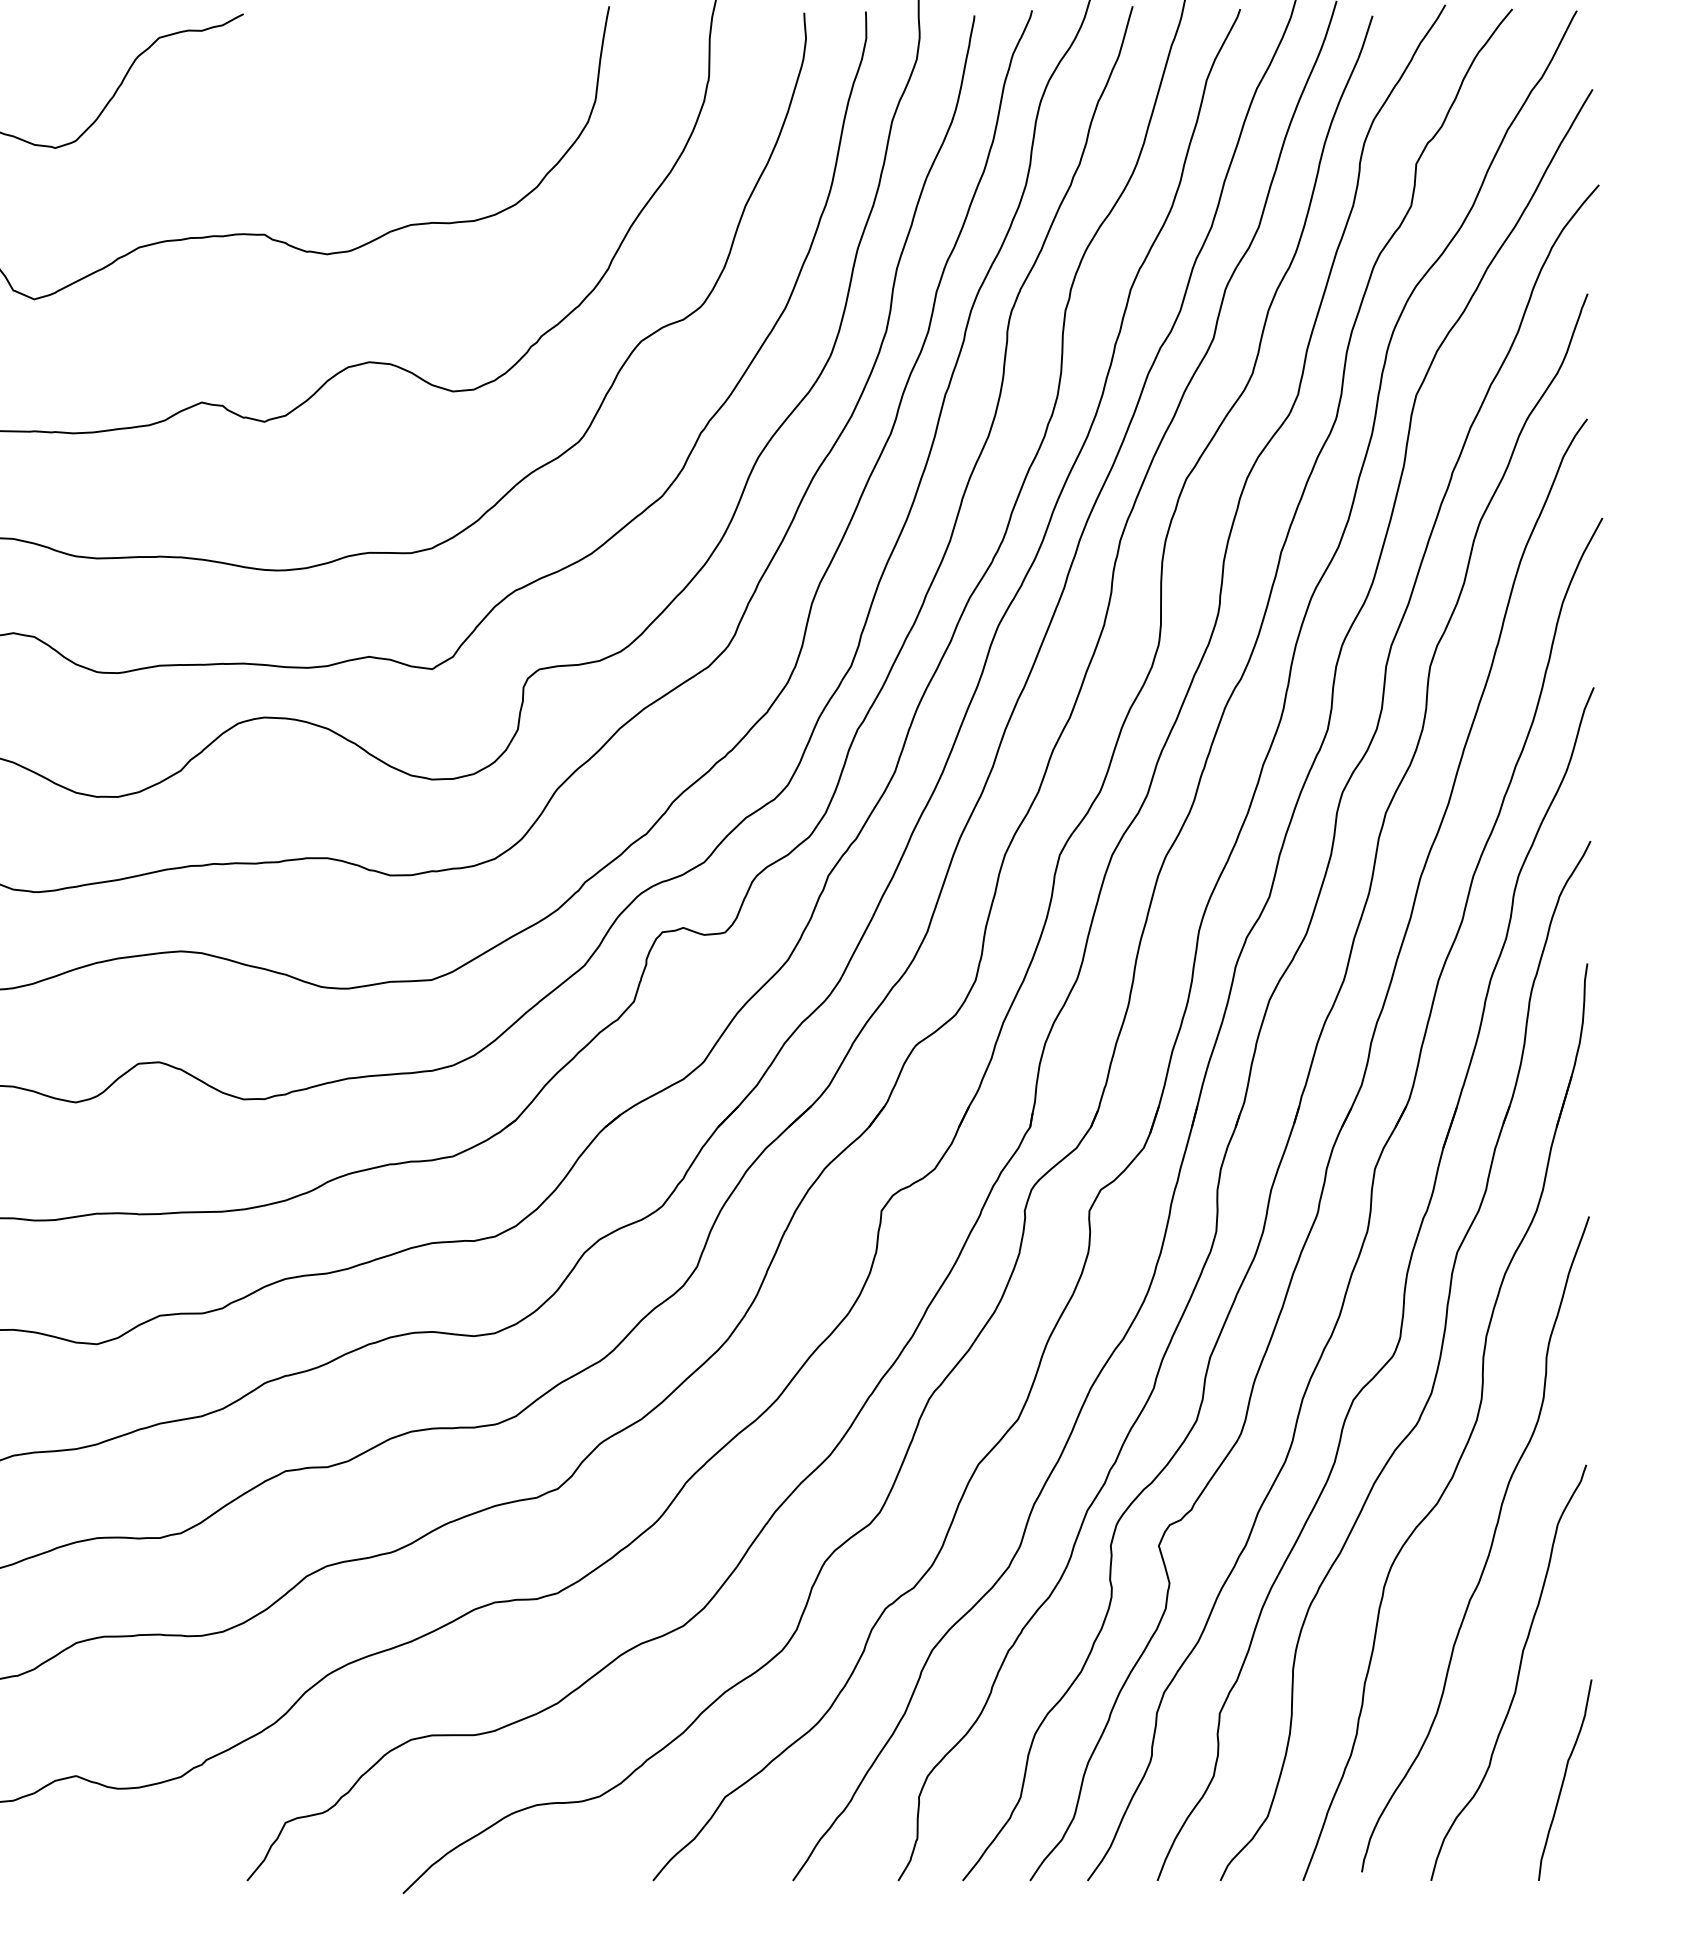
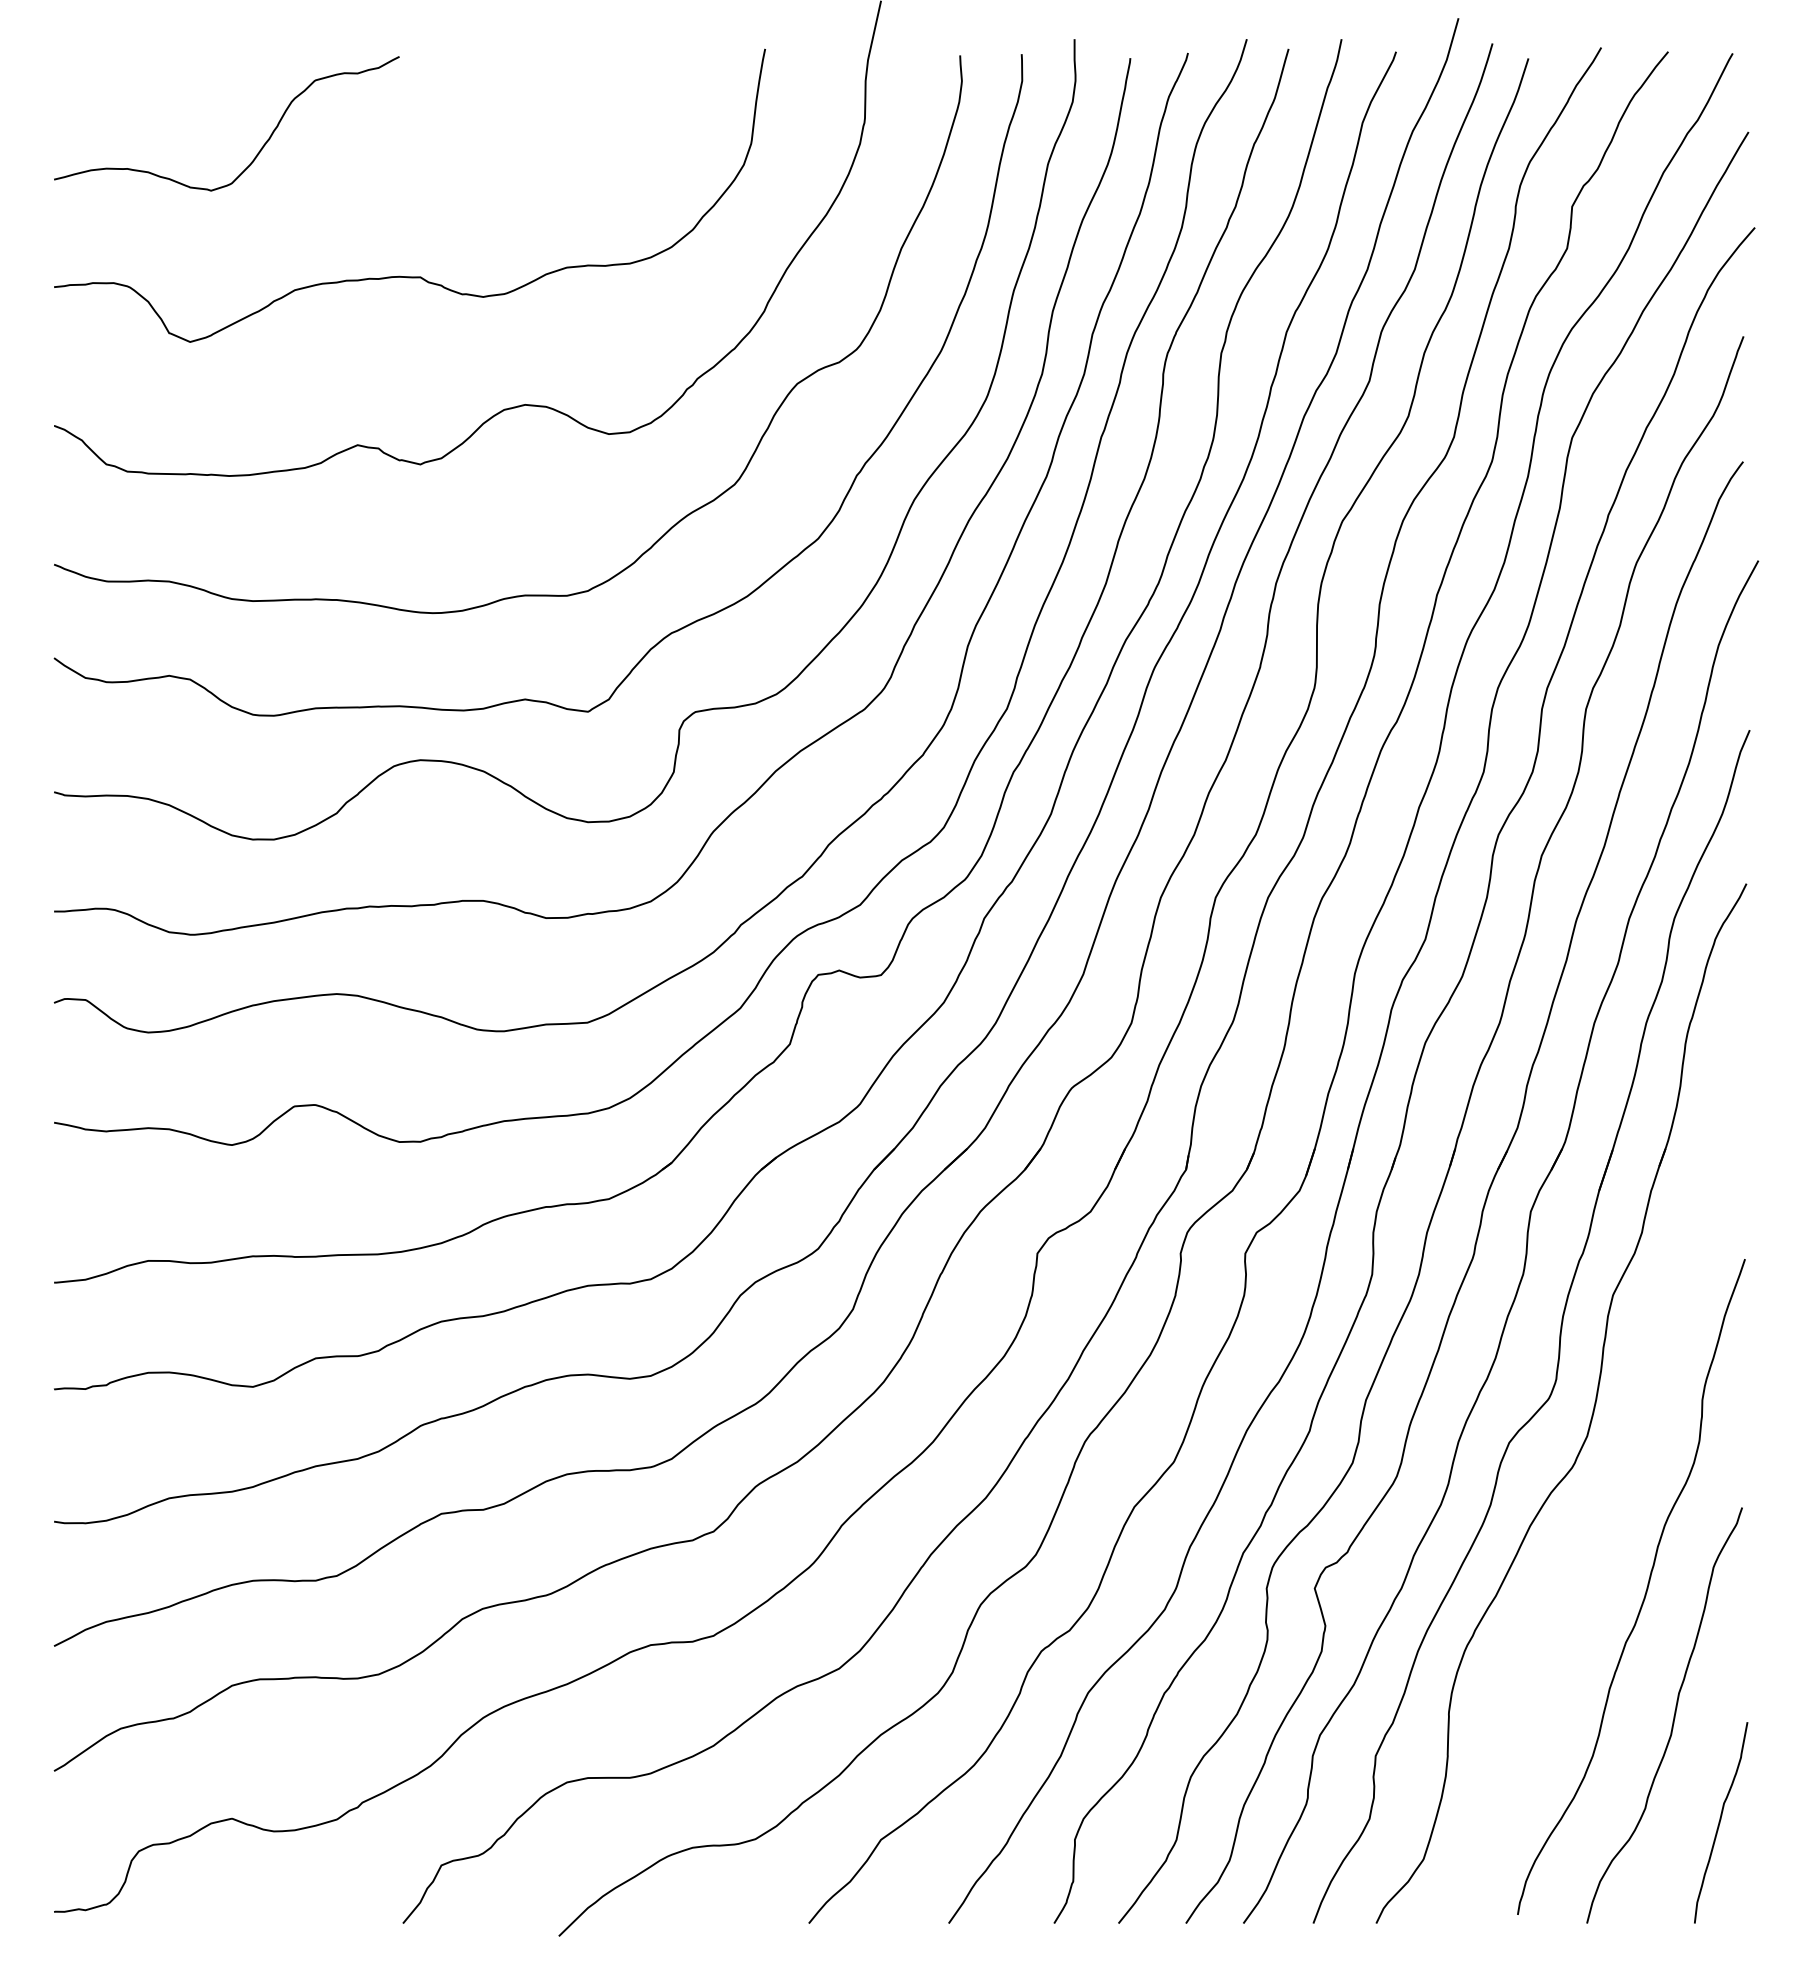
part: (1471, 1429) -> (1627, 1472), removed

